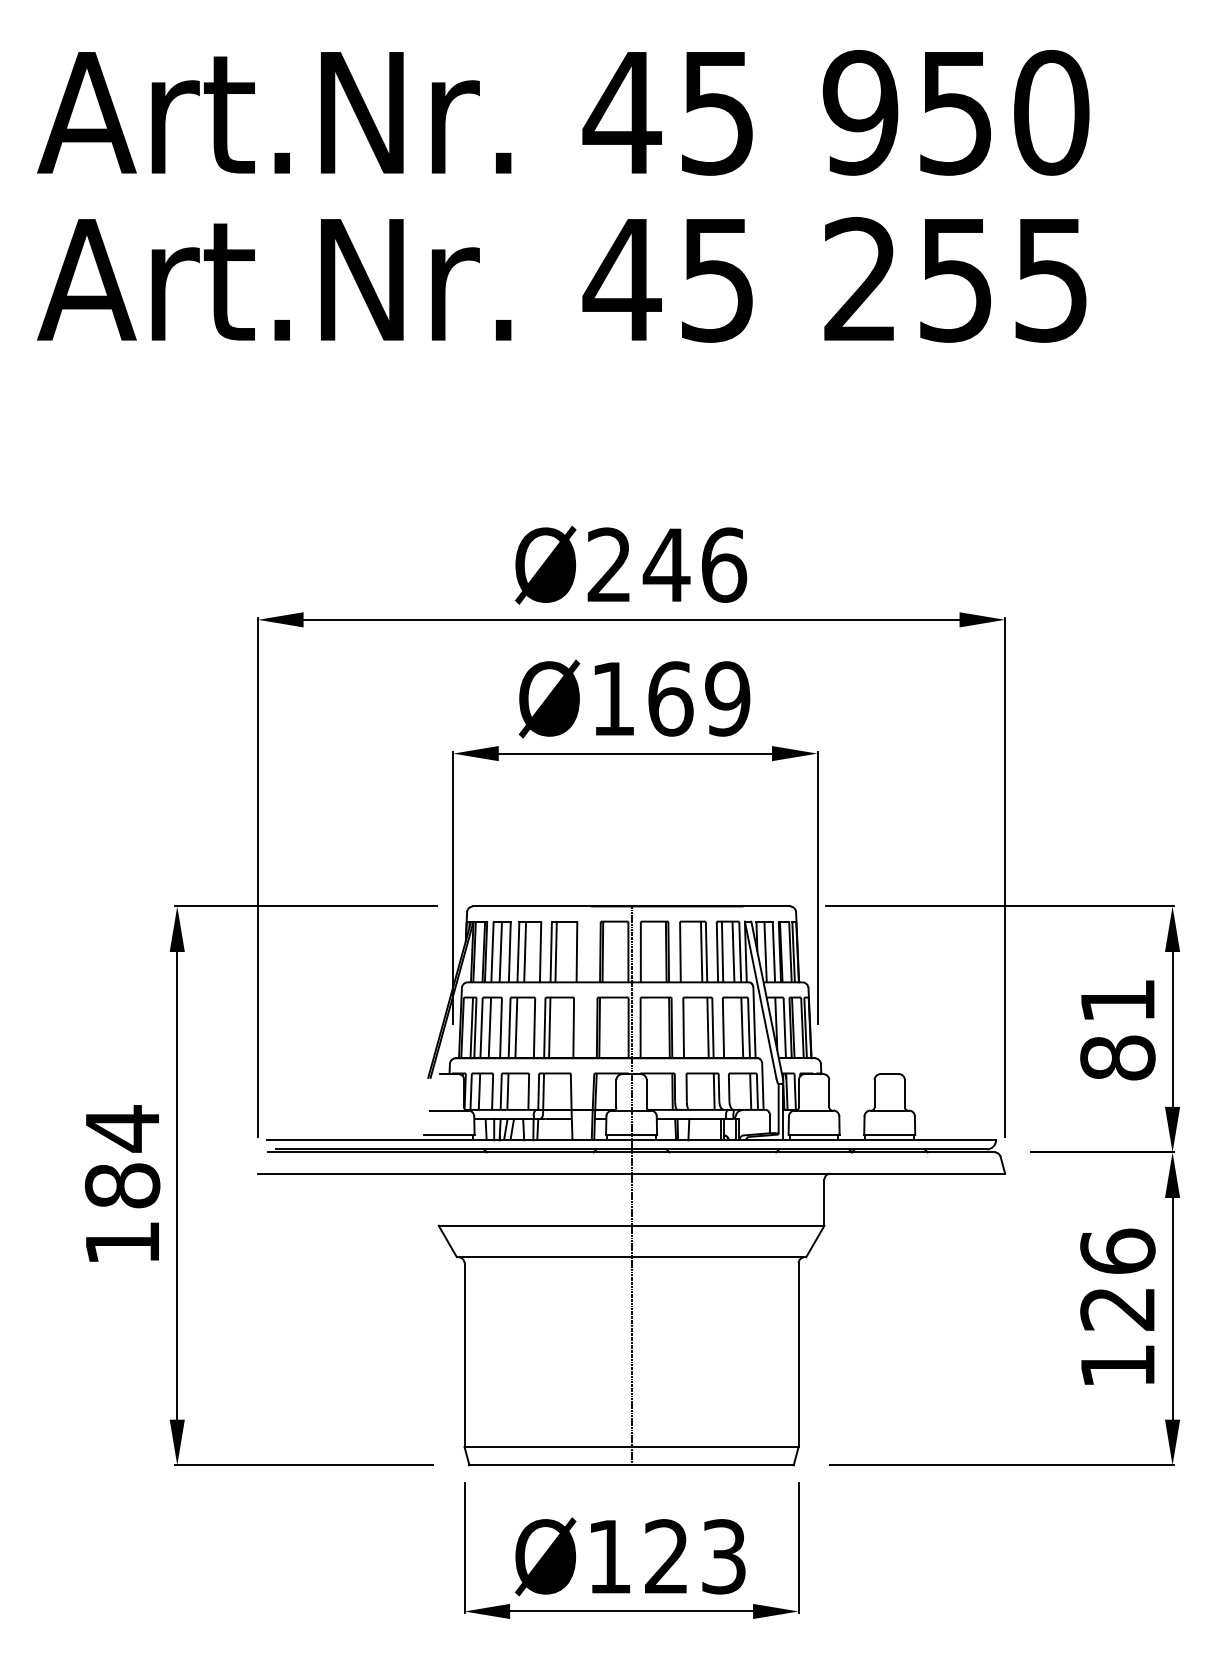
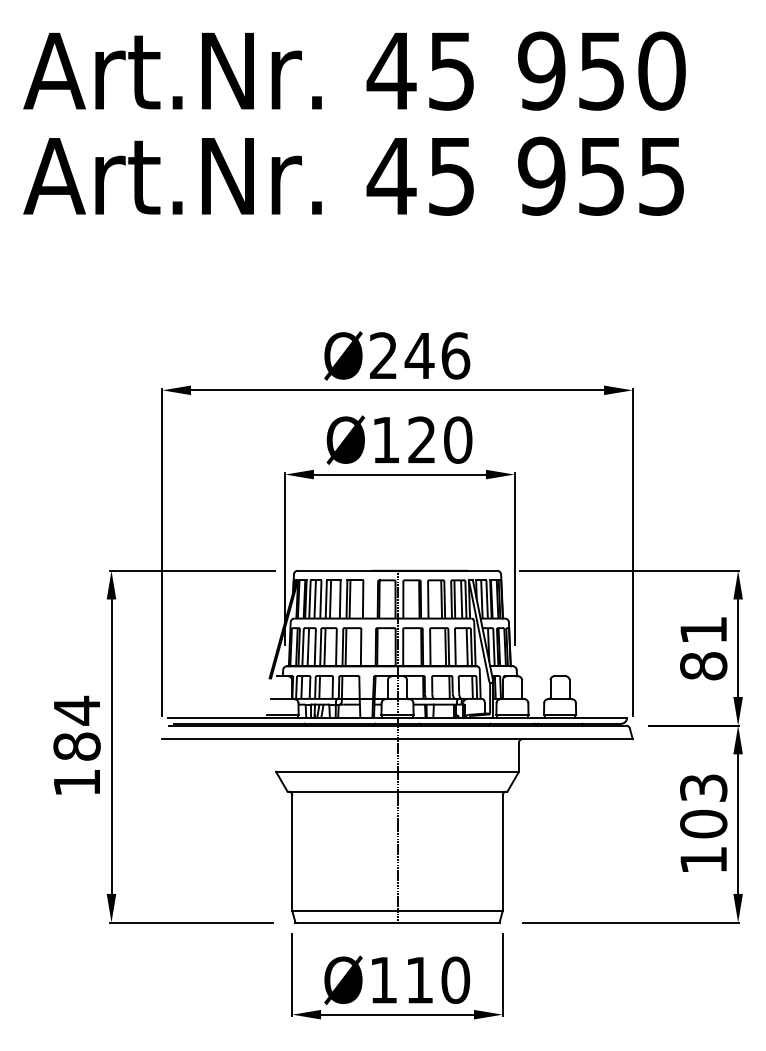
text: (860, 278) -> (541, 175), 255 -> 955
text: (699, 697) -> (440, 439), Ø169 -> Ø120
text: (1117, 1279) -> (703, 805), 126 -> 103
text: (696, 1555) -> (438, 979), Ø123 -> Ø110

